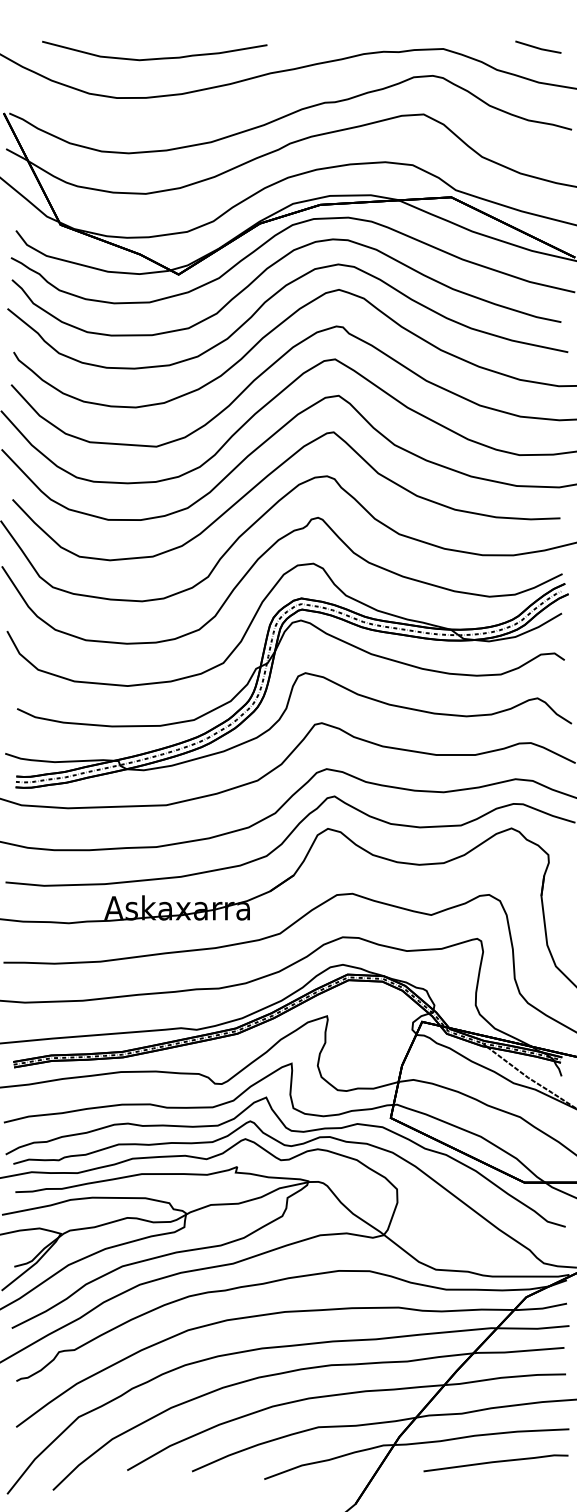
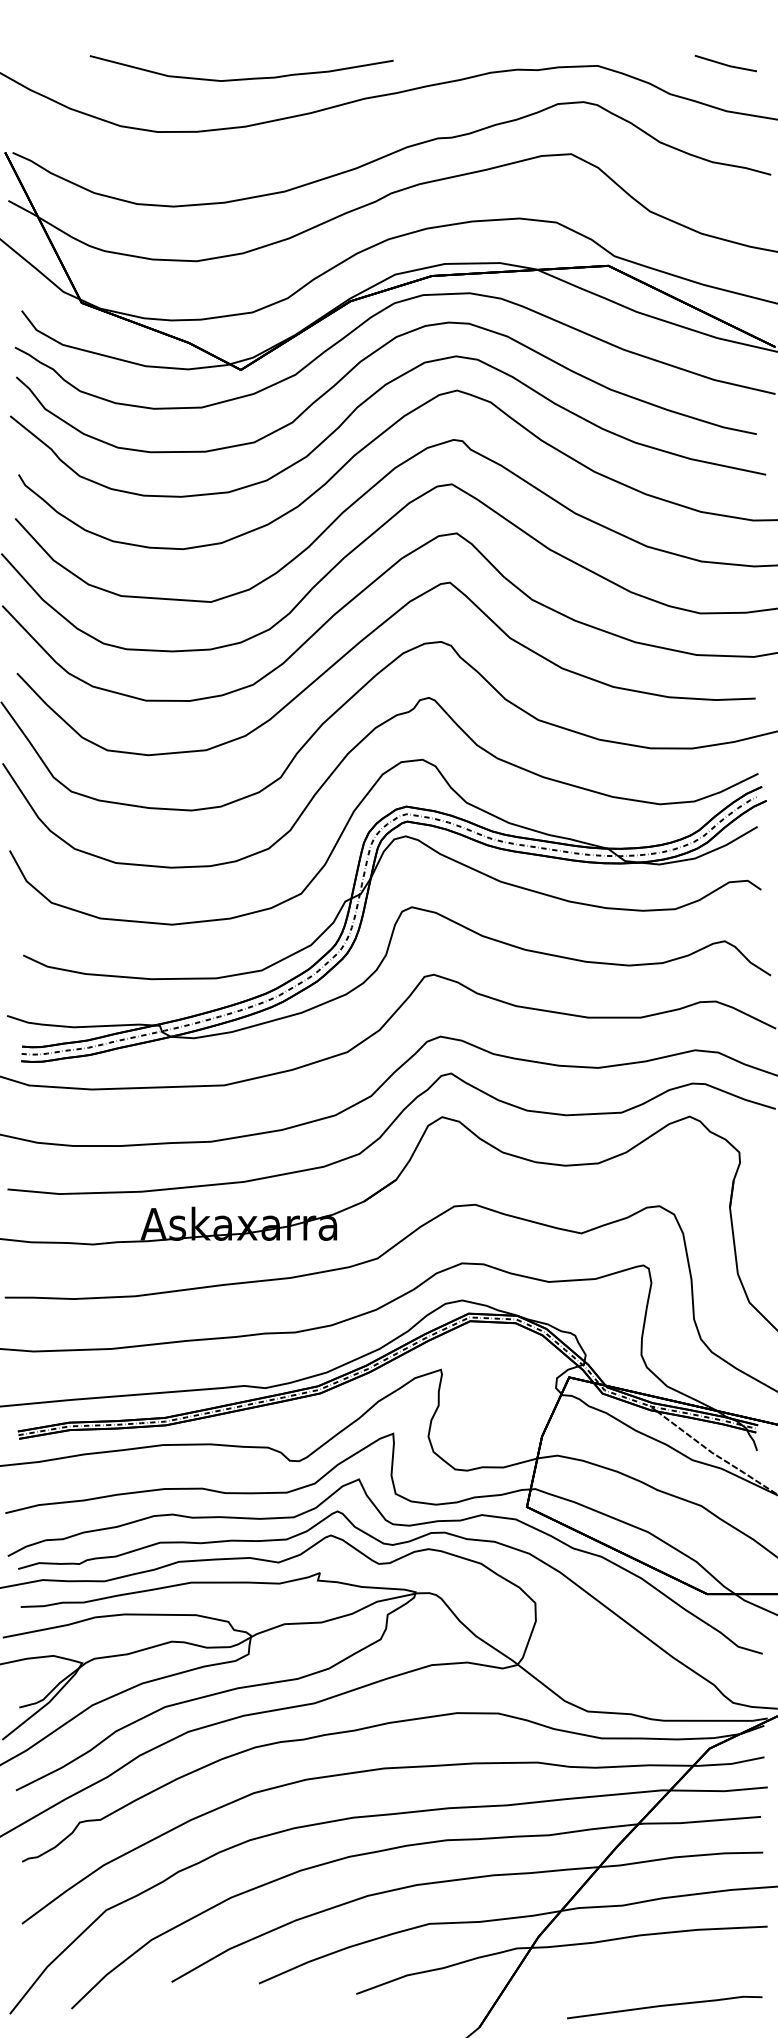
curve: (154, 58) -> (241, 78), moved
line: (495, 1462) -> (664, 2006), moved

